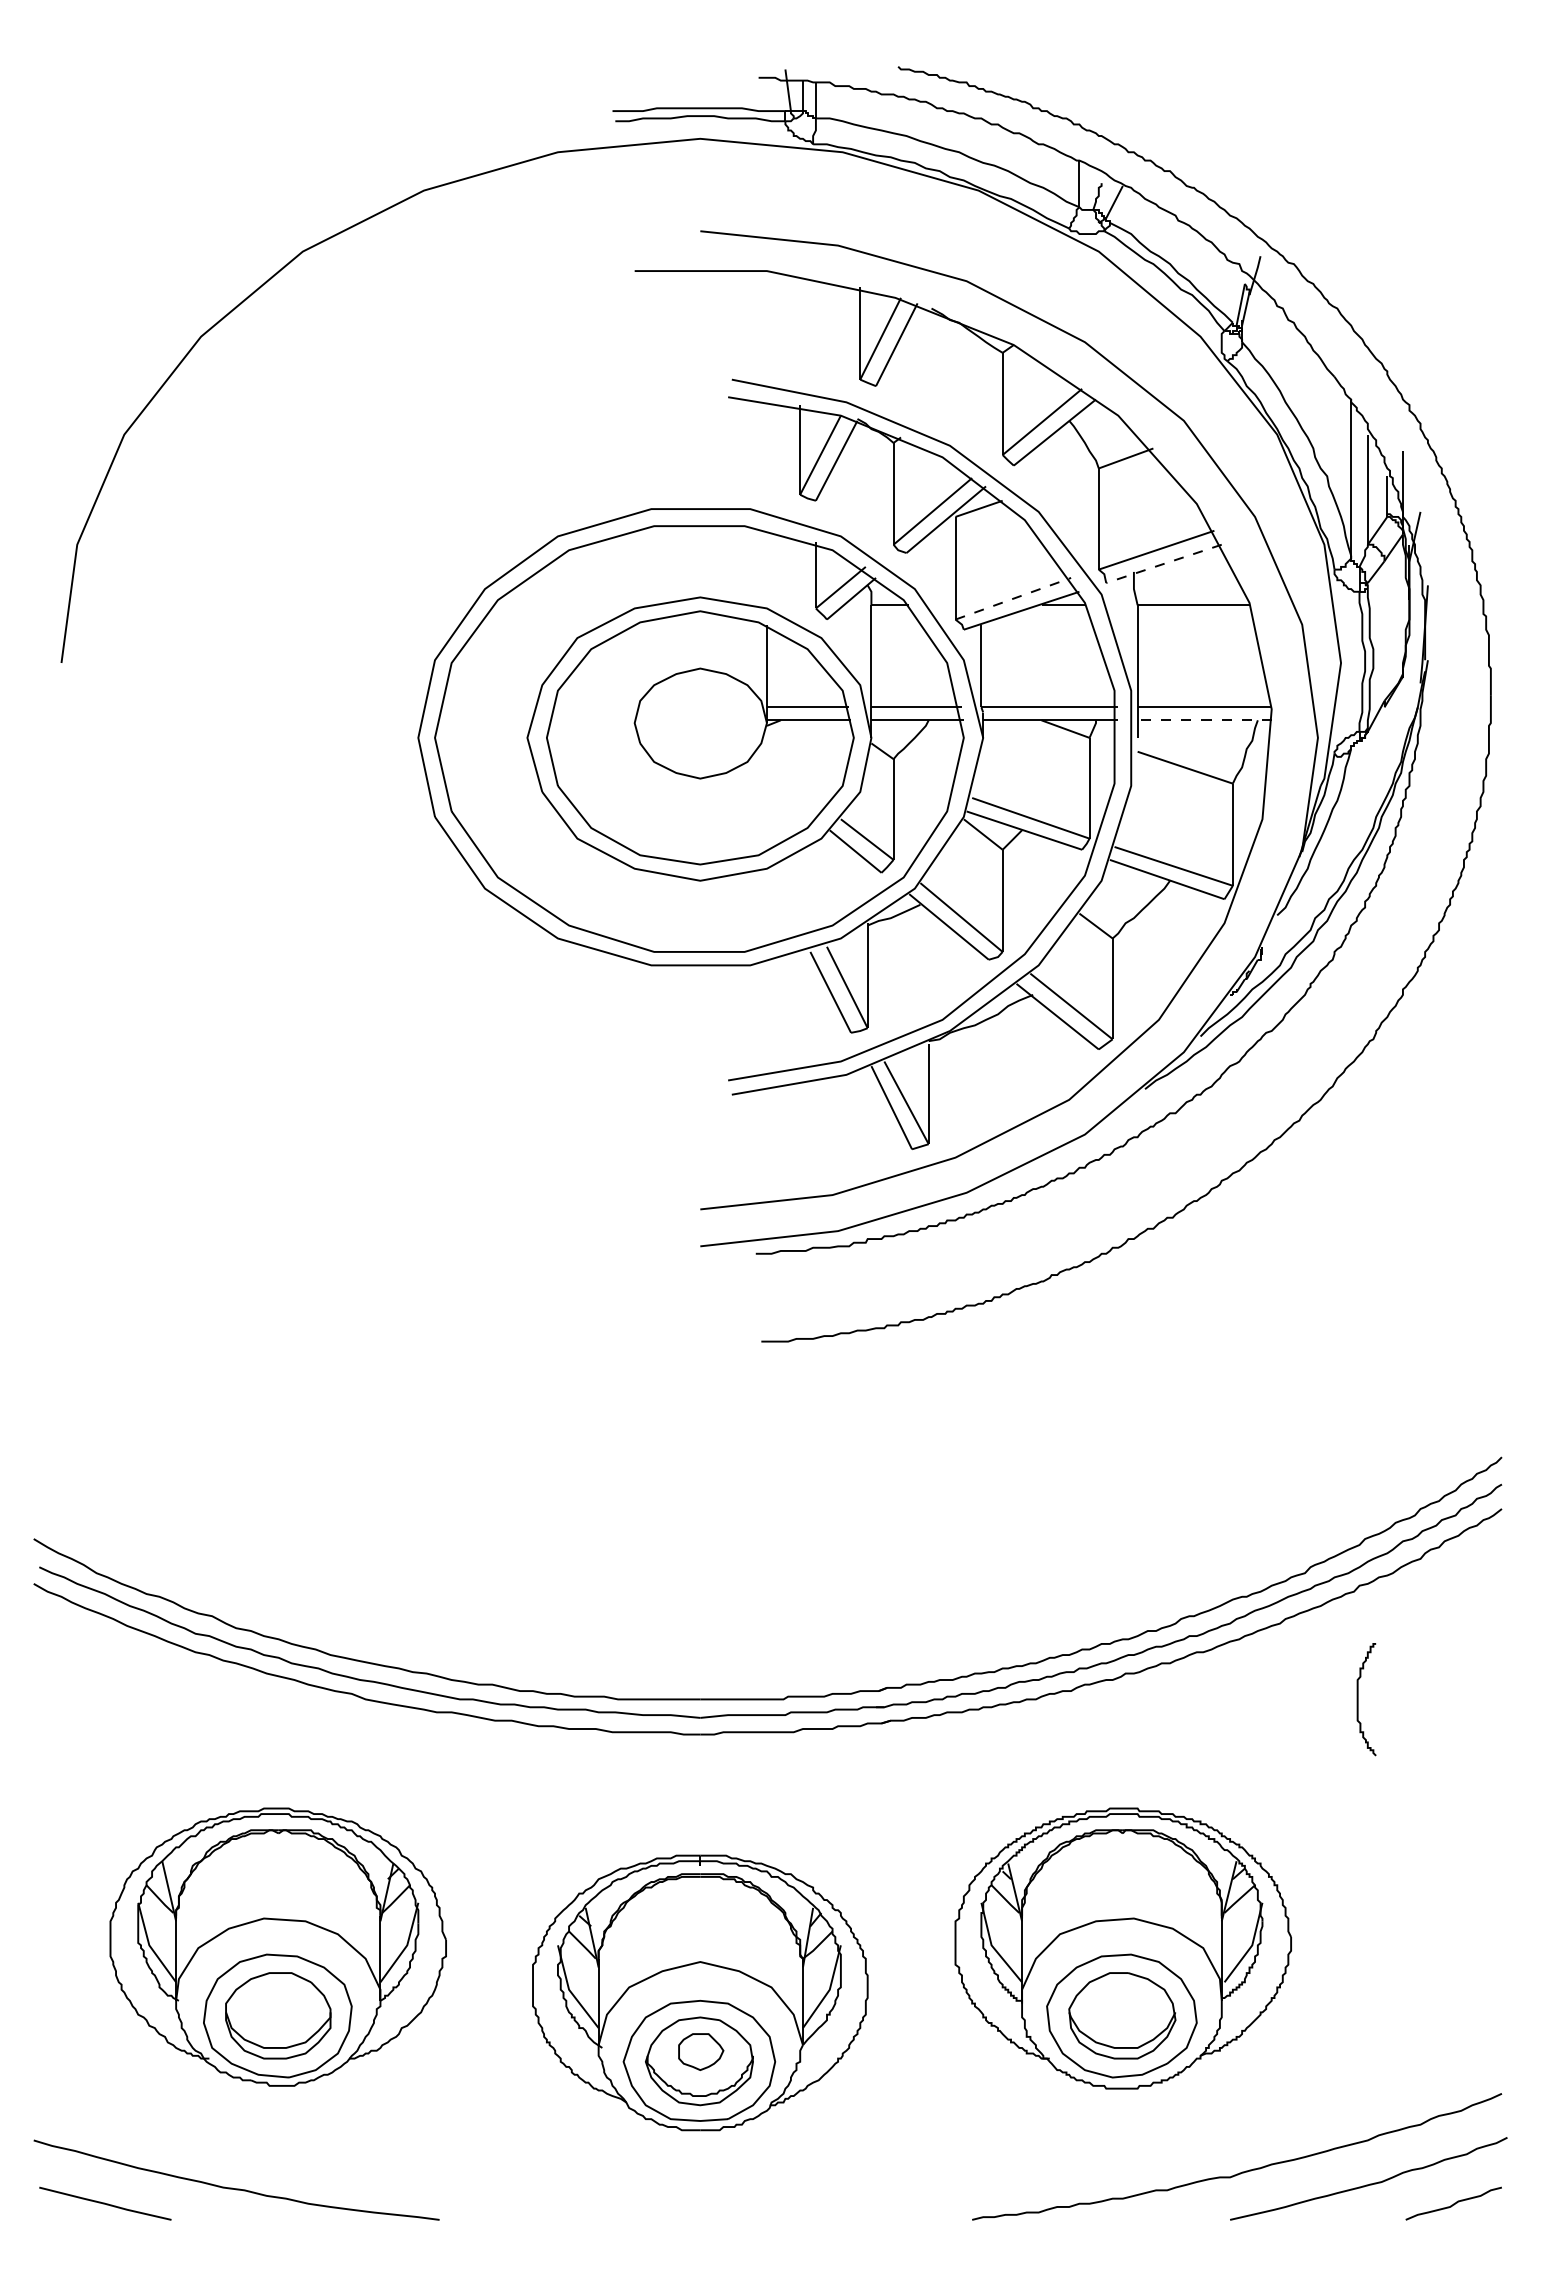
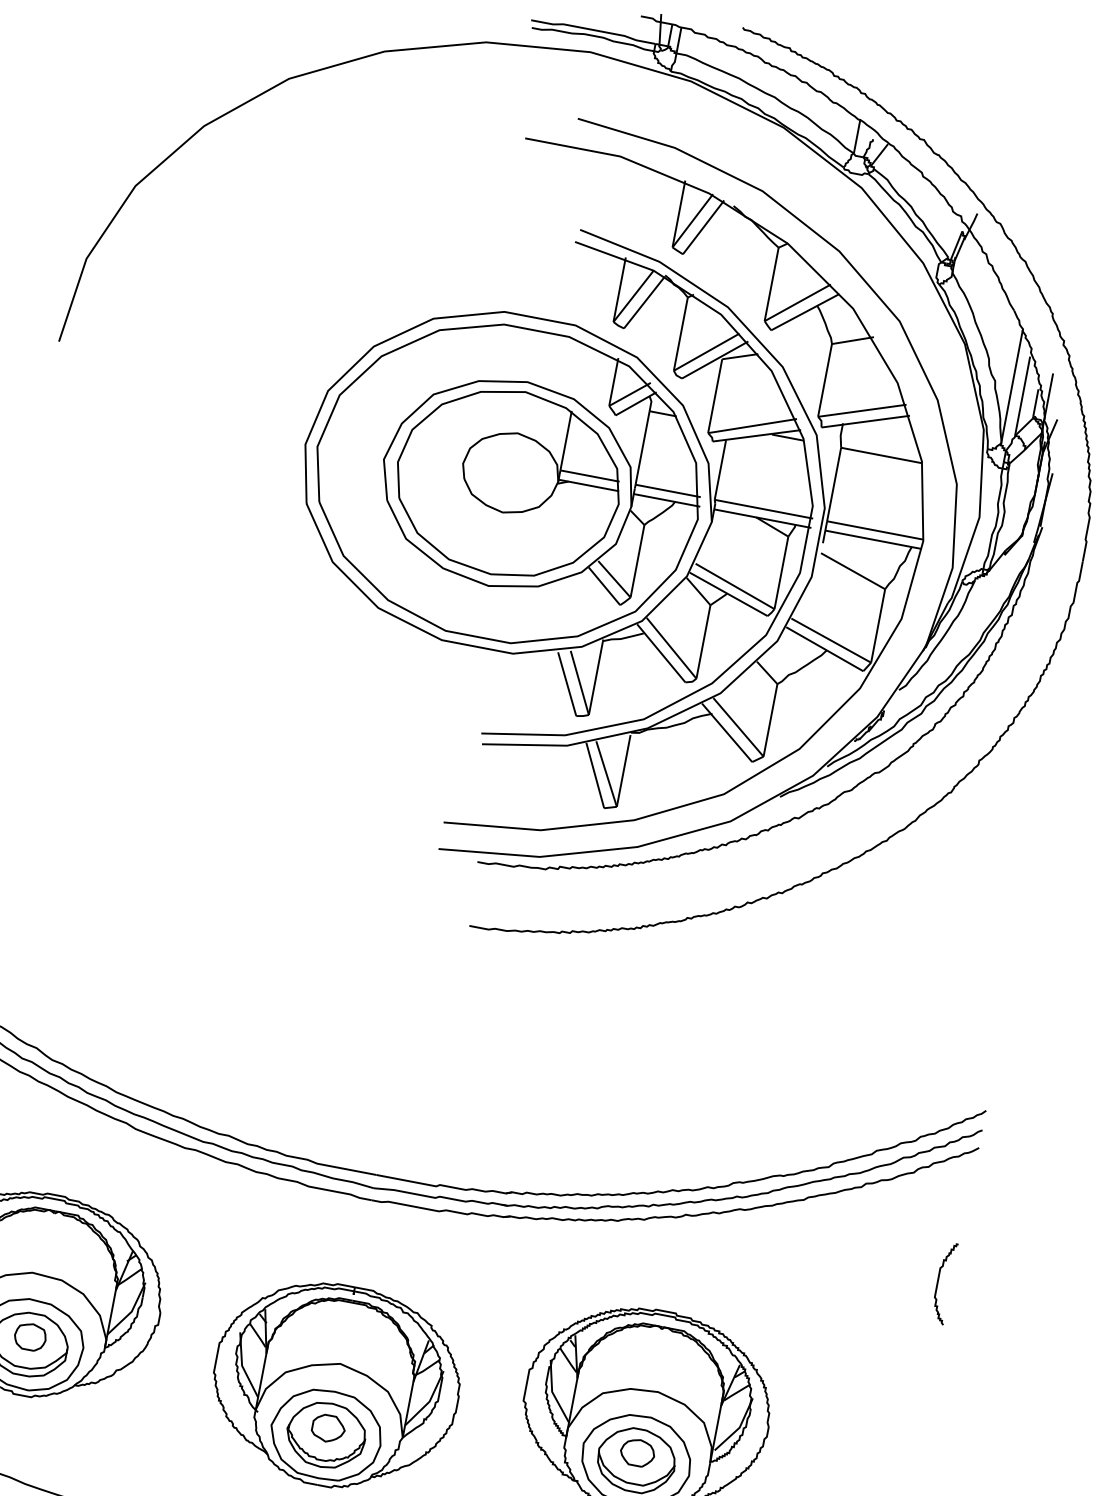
line: (1163, 563) -> (865, 421), dashed -> solid
line: (1013, 598) -> (752, 425), dashed -> solid
line: (1204, 720) -> (873, 539), dashed -> solid
curve: (1358, 1699) -> (938, 1282), moved
part: (277, 2004) -> (30, 1336), added
part: (1121, 2004) -> (637, 1452), added

